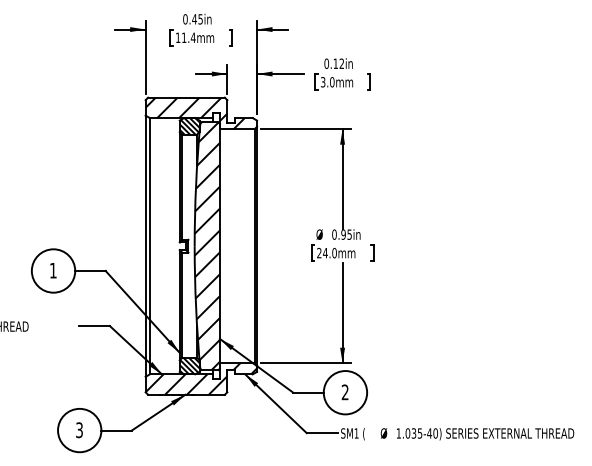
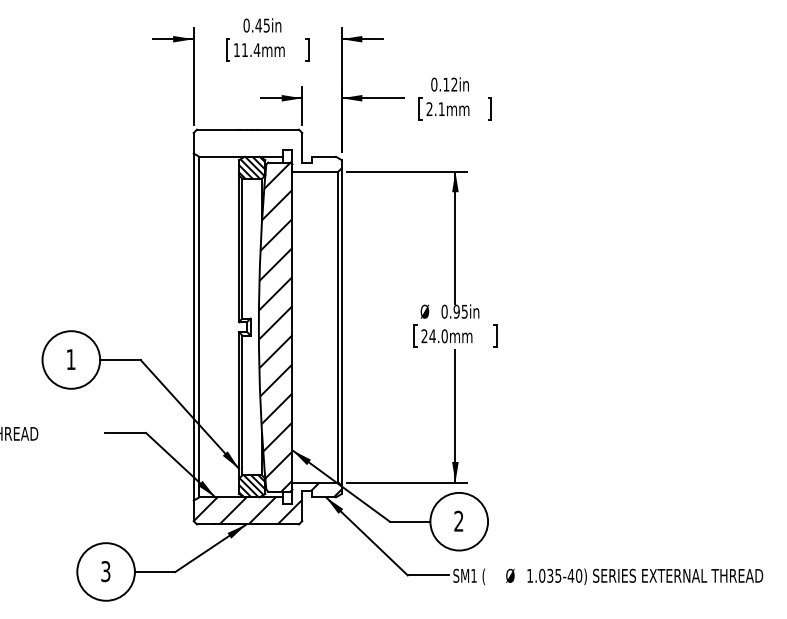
text: (327, 82) -> (435, 109), 3.0mm -> 2.1mm
hatch: (194, 113) -> (258, 150), removed

